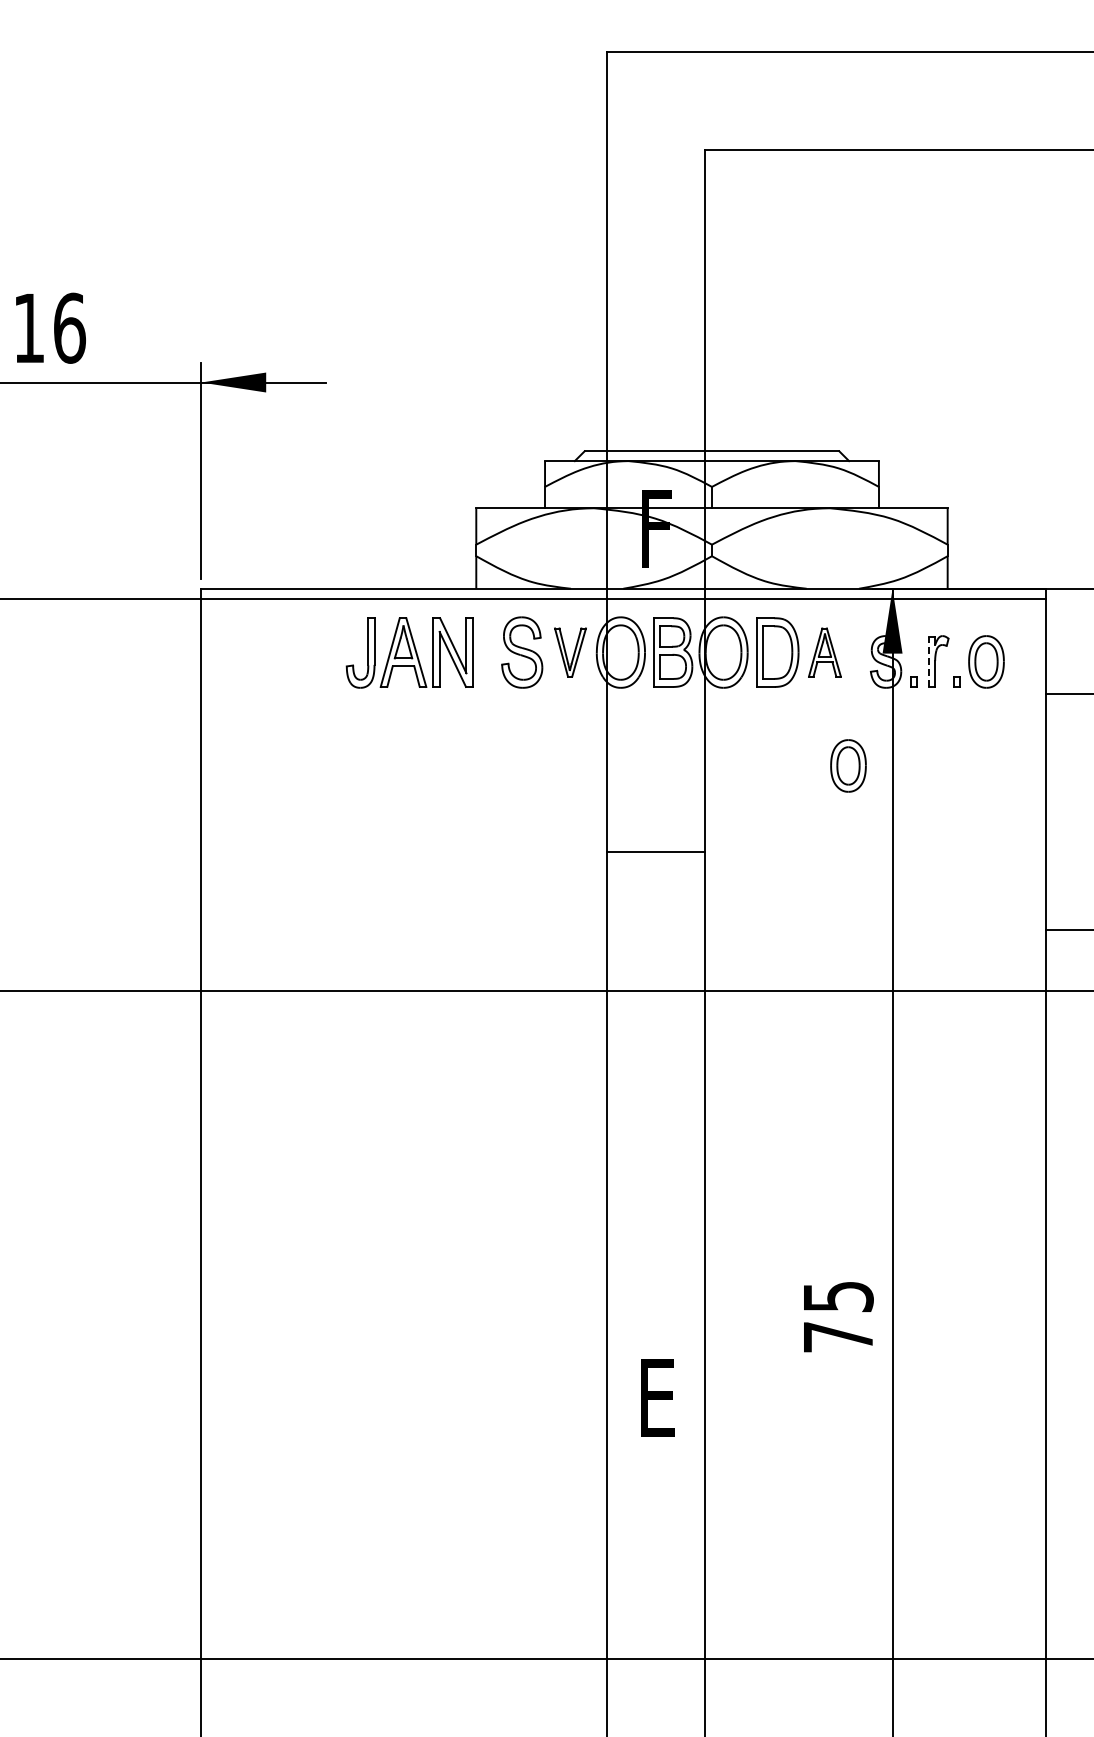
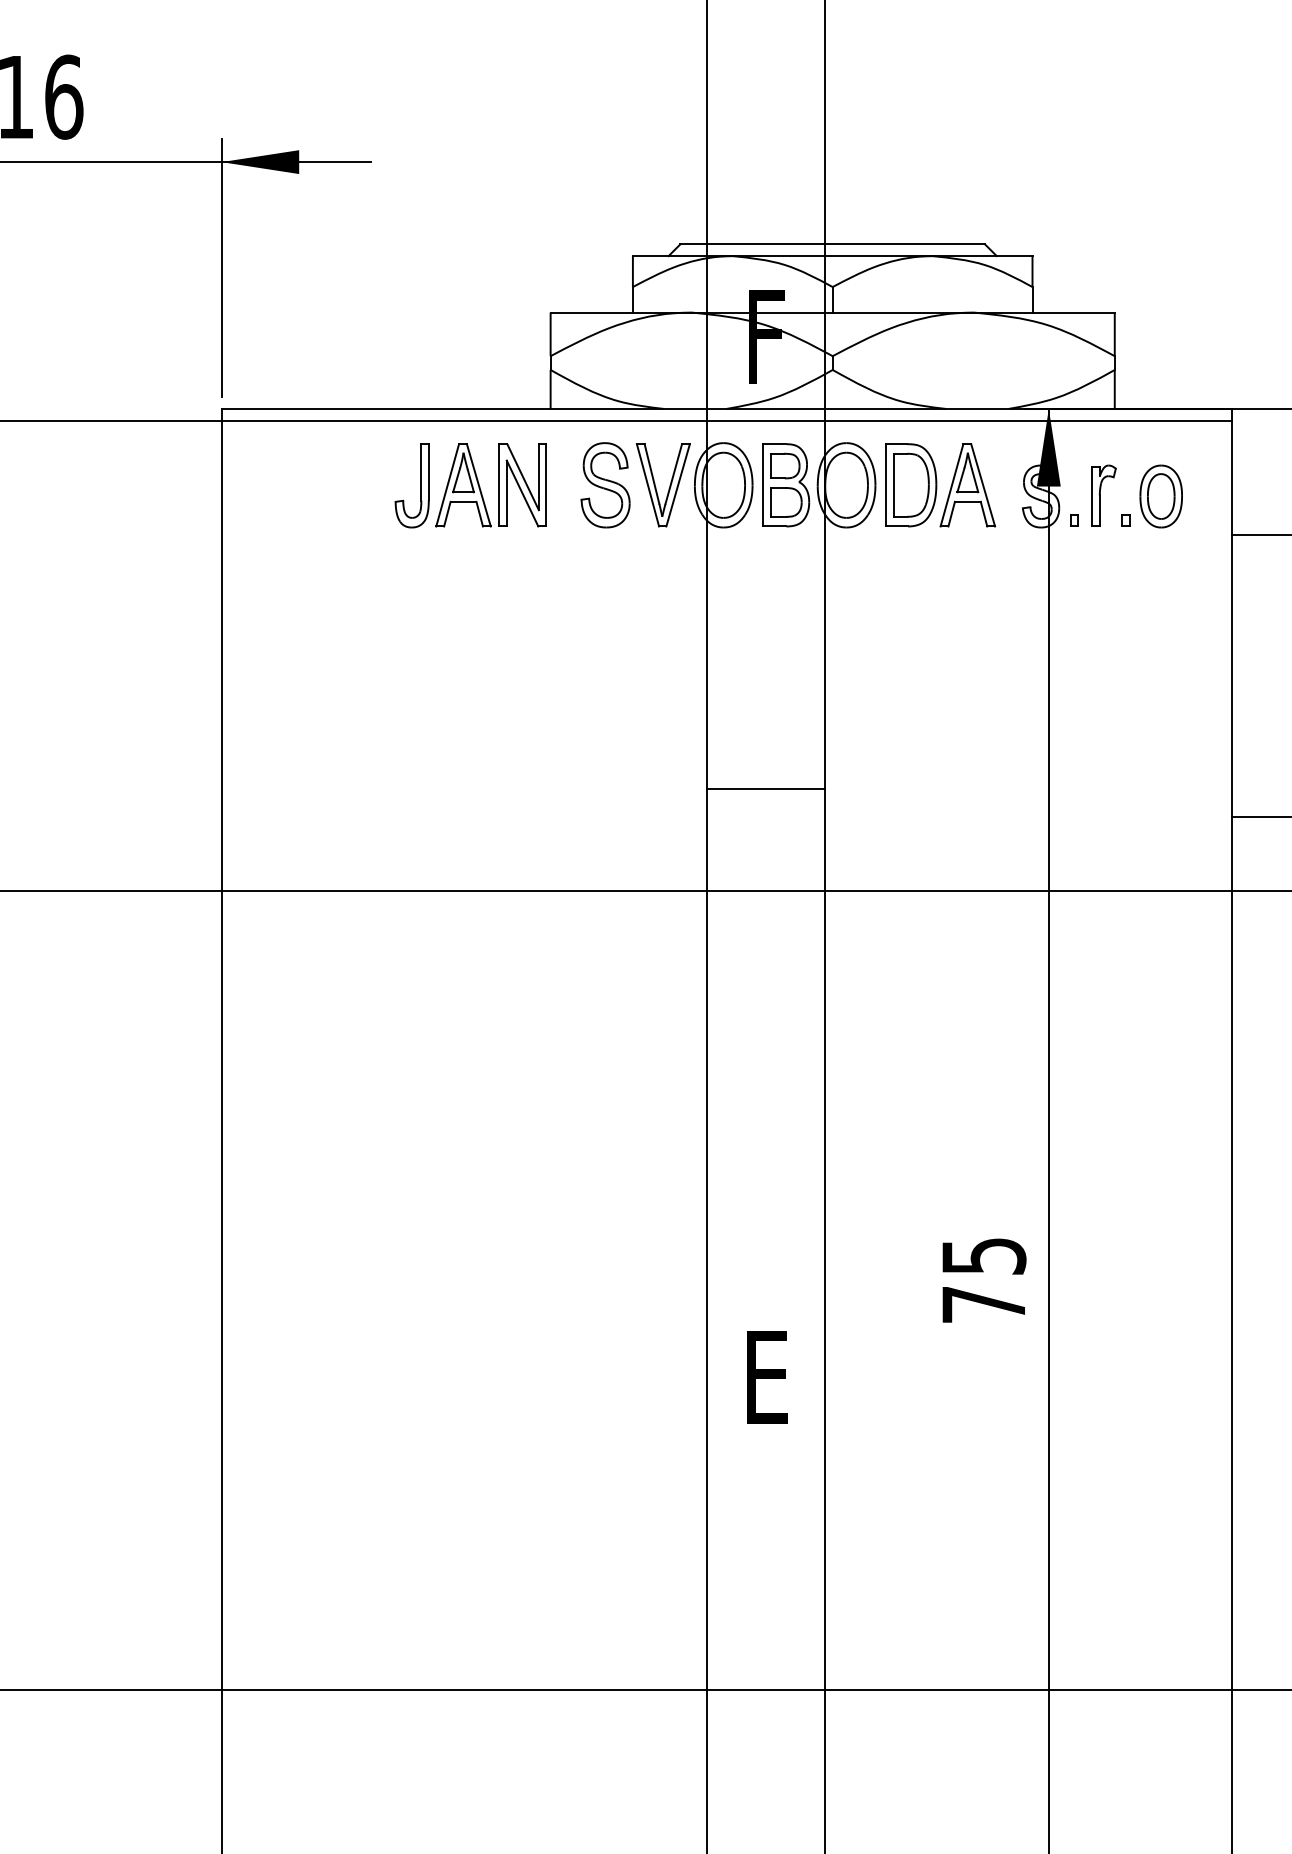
part: (570, 652) -> (663, 485), size x1.43
part: (824, 652) -> (967, 485), size x1.43
line: (928, 661) -> (1091, 495), dashed -> solid
part: (848, 765) -> (996, 620), removed
line: (656, 852) -> (766, 789), moved

